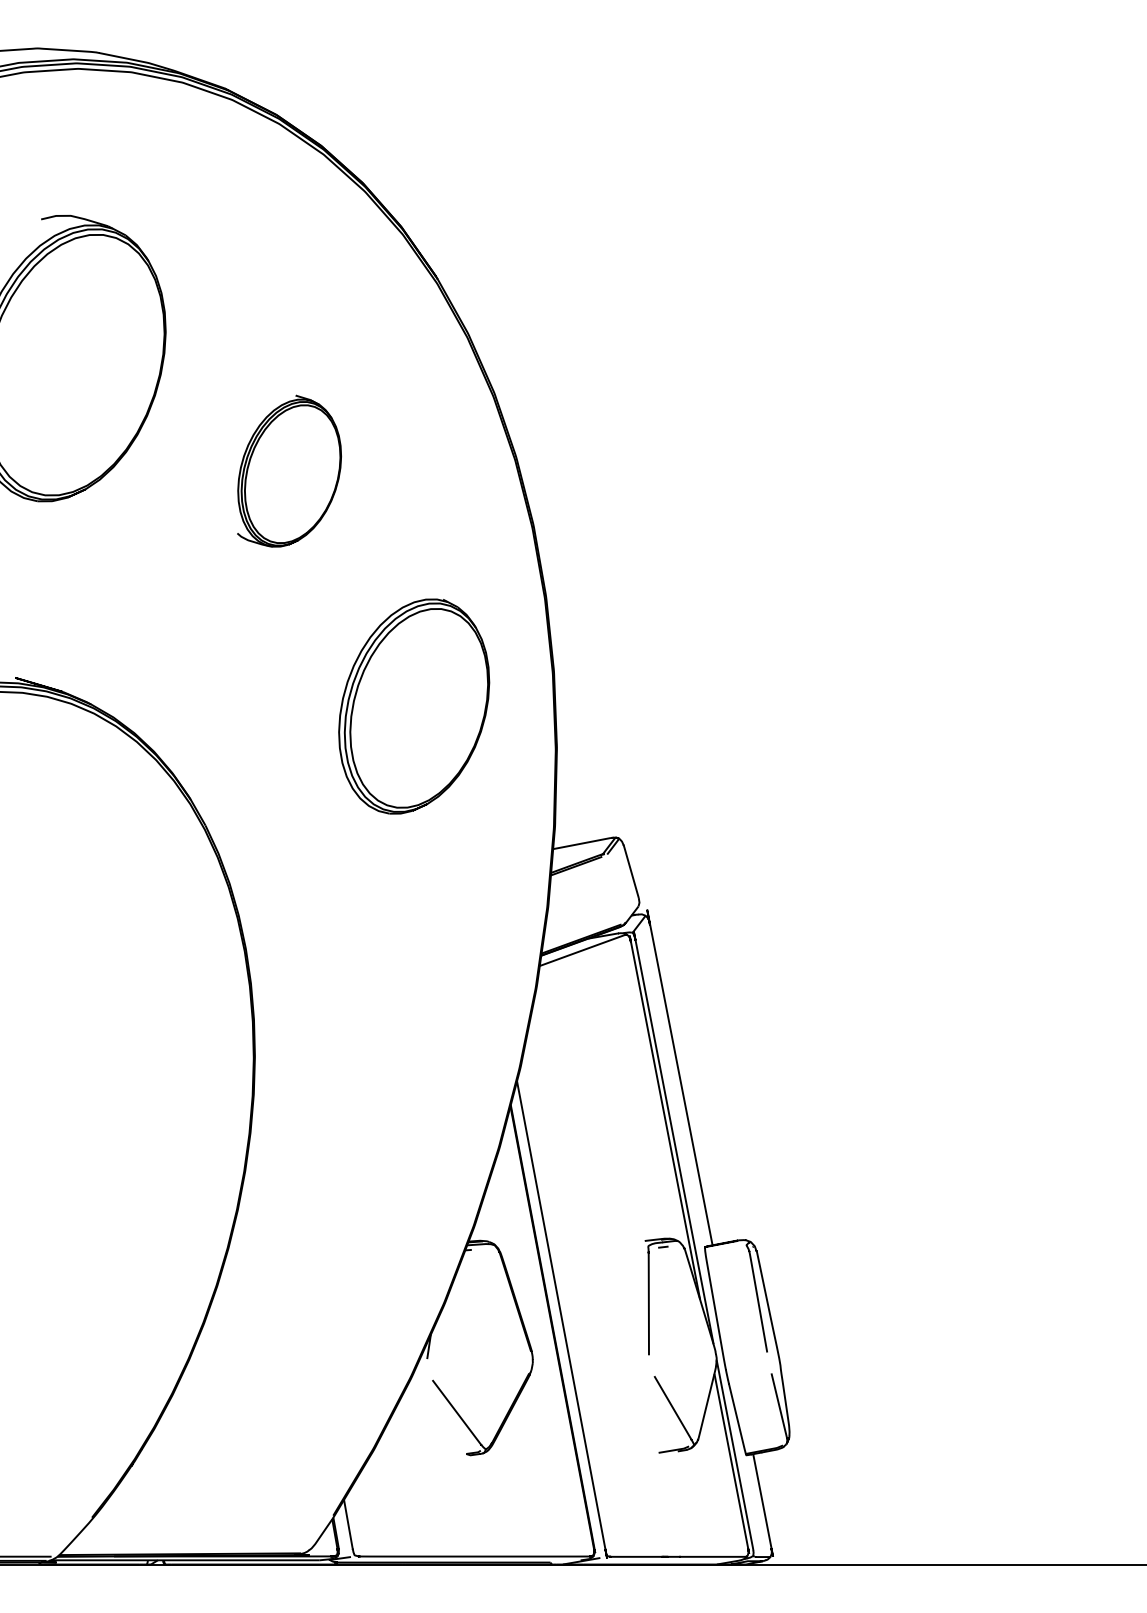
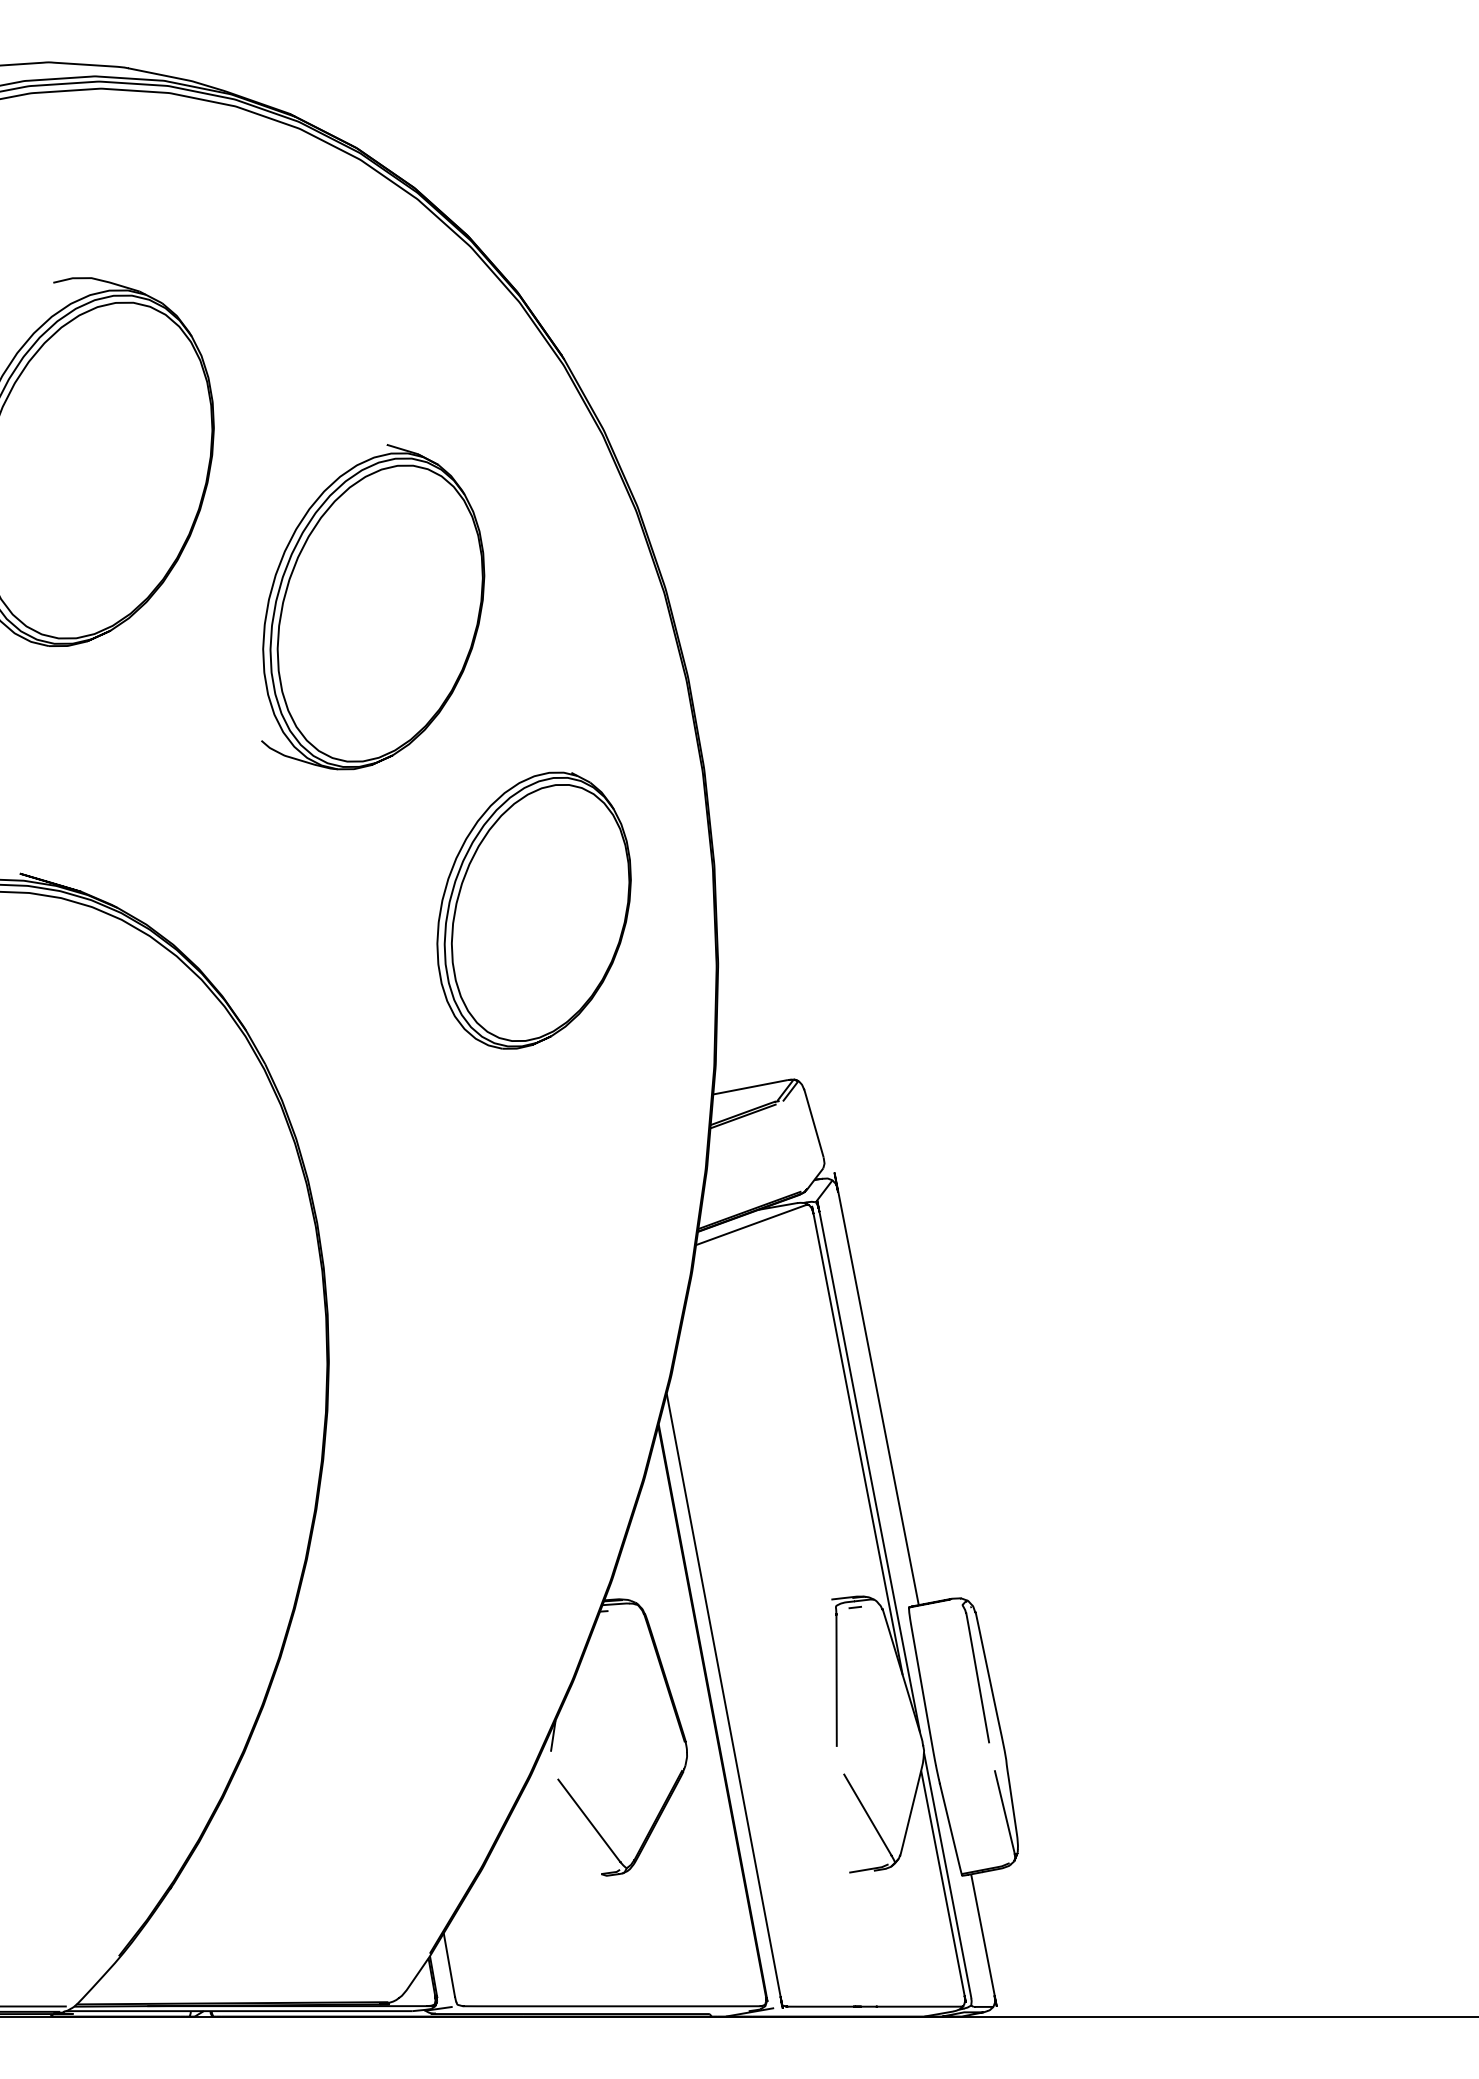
part: (289, 471) -> (373, 607), size x1.67

